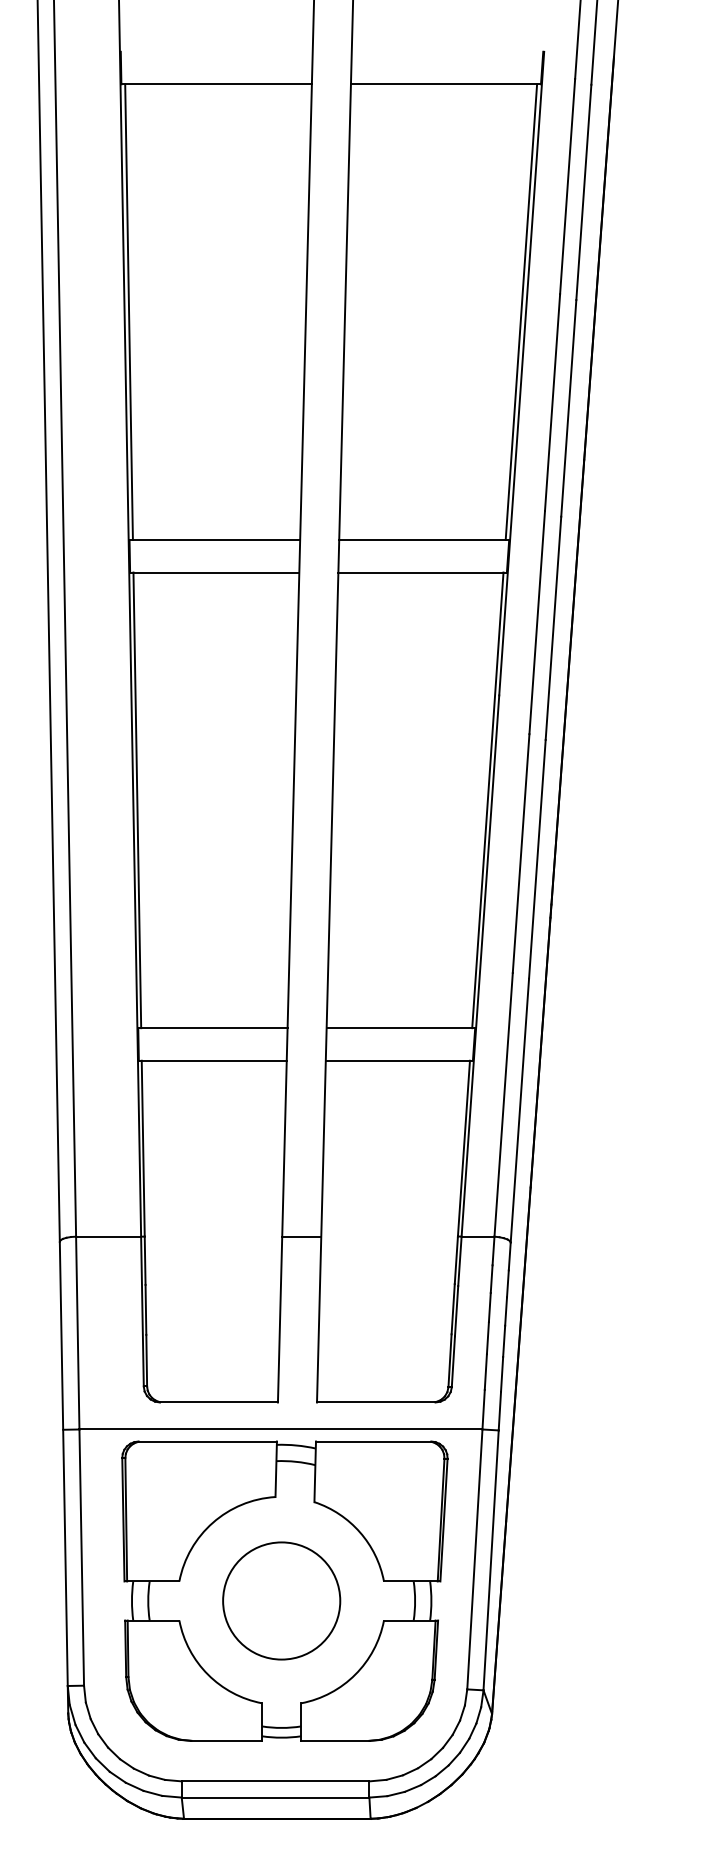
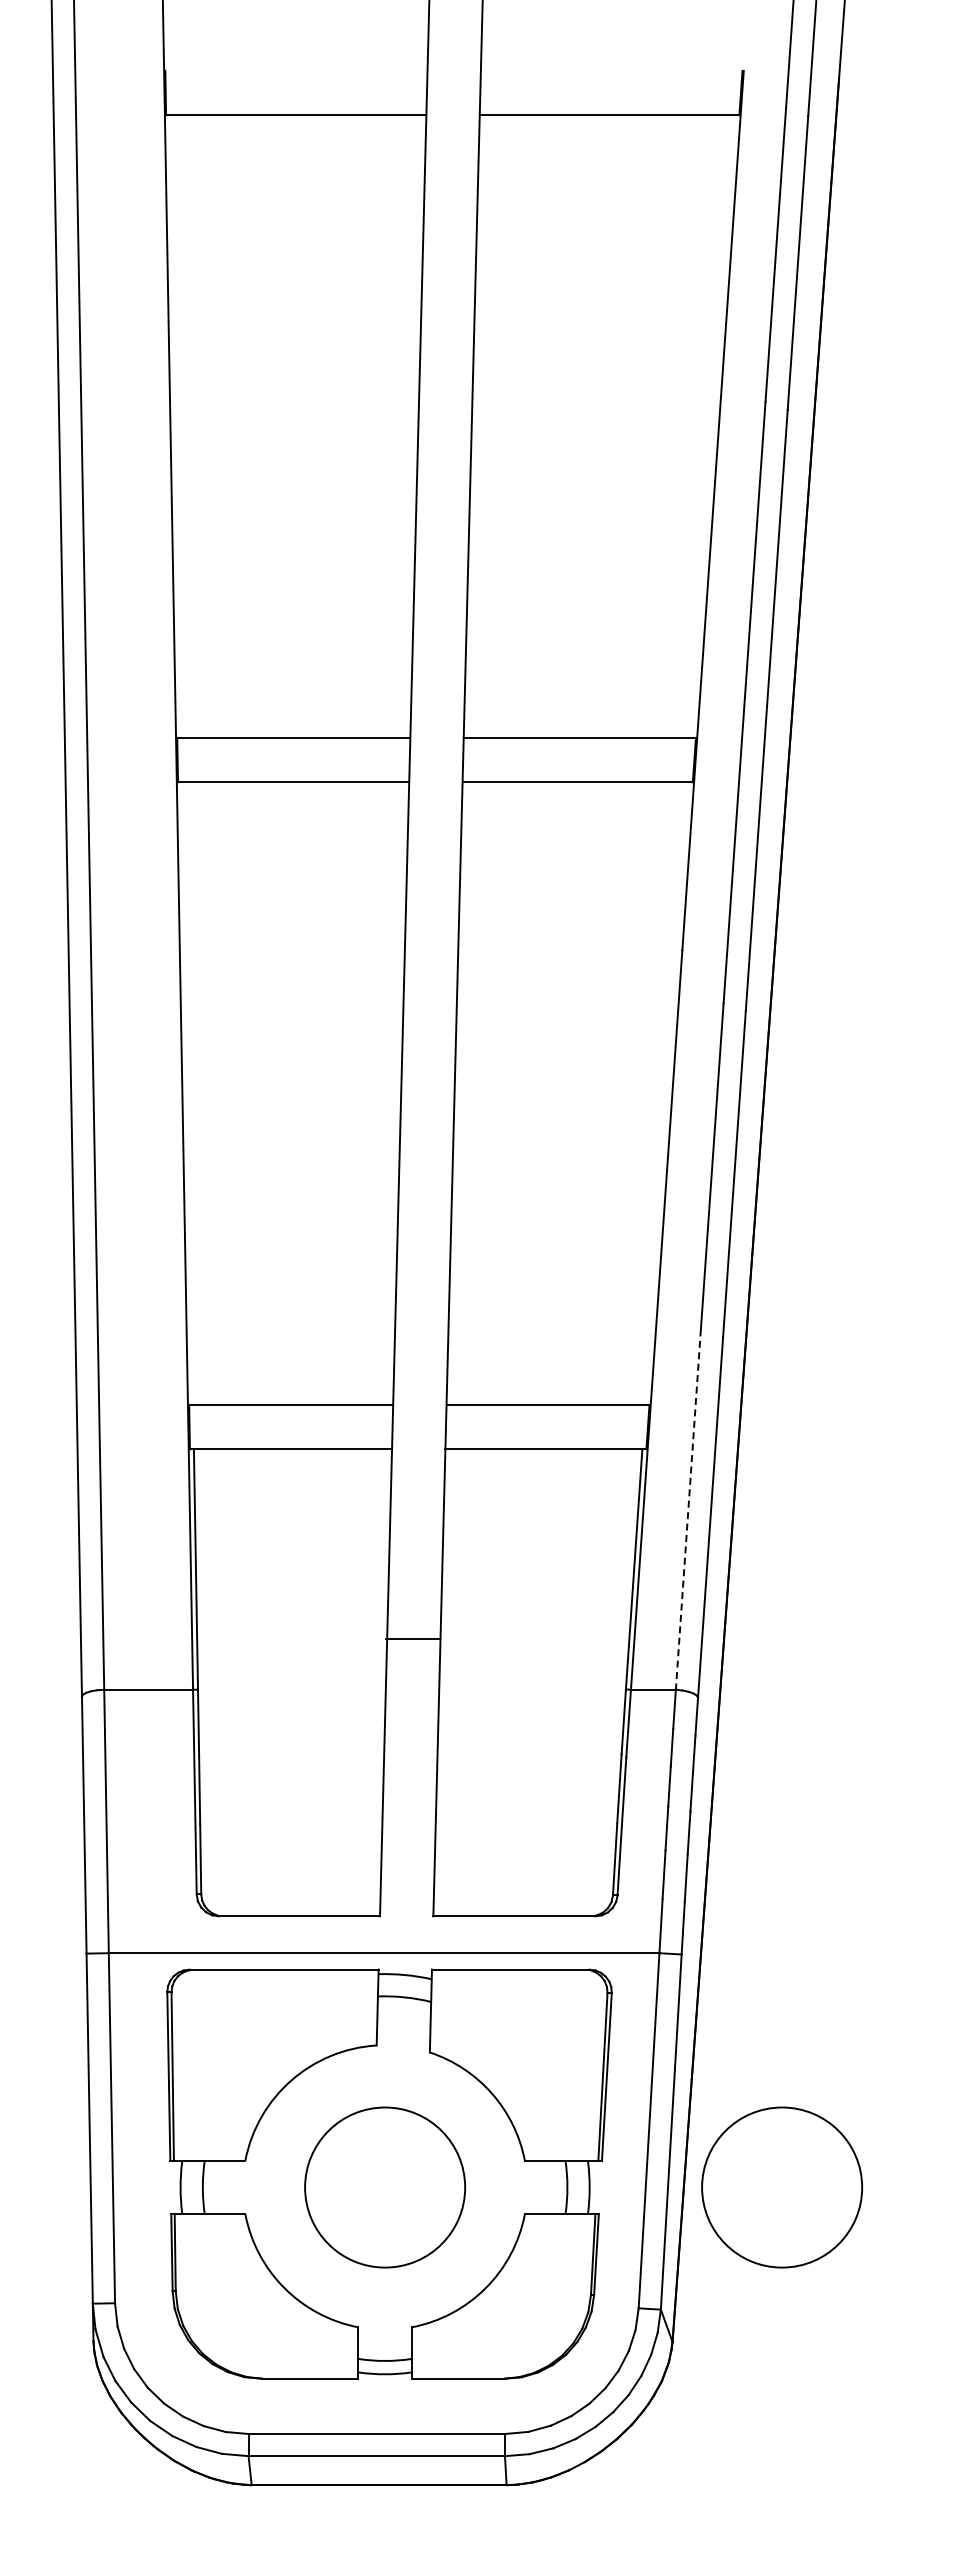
line: (129, 312) -> (176, 426), removed
line: (521, 312) -> (712, 426), removed
line: (137, 800) -> (187, 1093), removed
line: (487, 800) -> (666, 1093), removed
line: (503, 1104) -> (688, 1509), solid -> dashed
line: (301, 1236) -> (412, 1638), moved
circle: (572, 1600) -> (782, 2187), added

